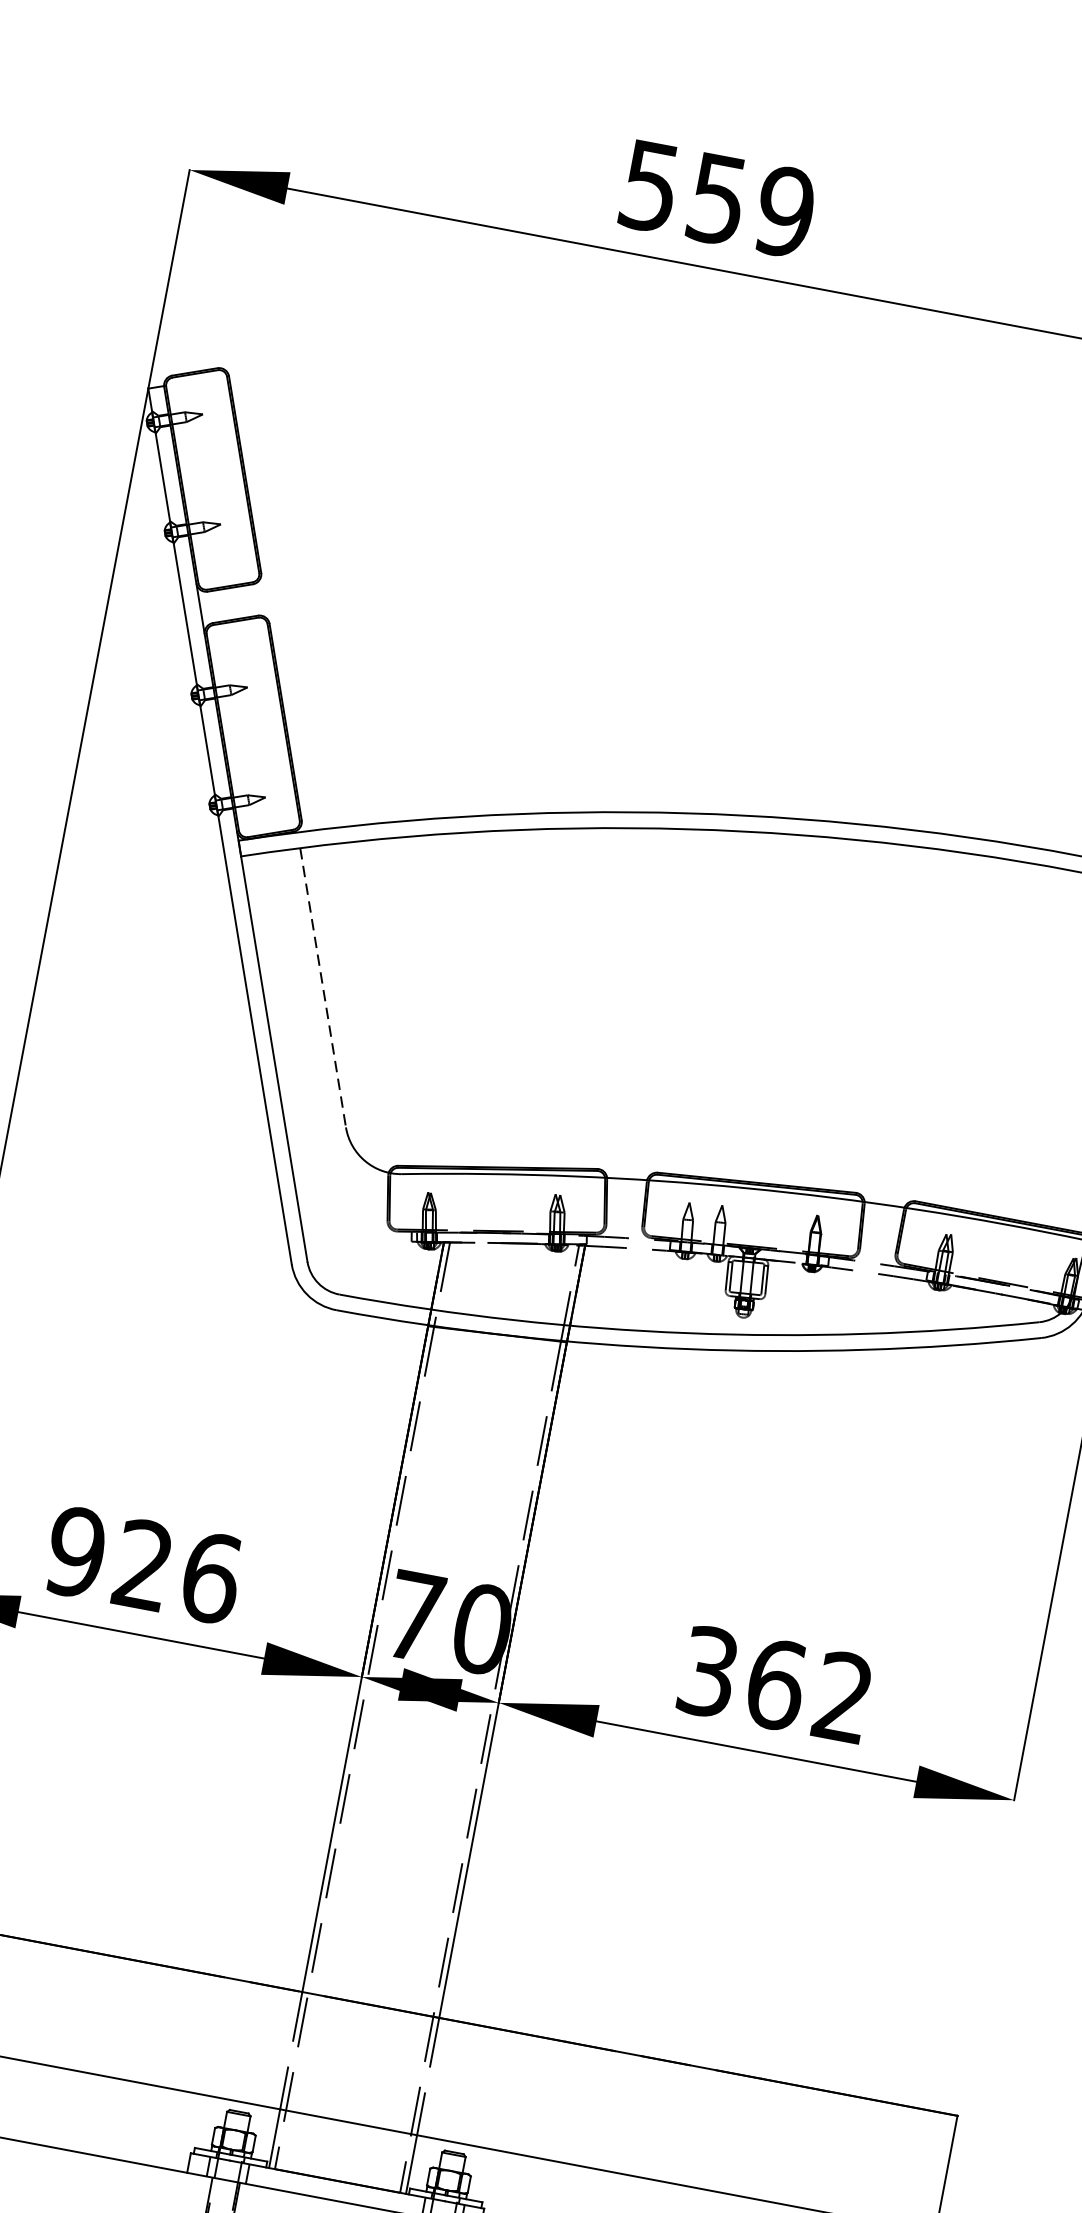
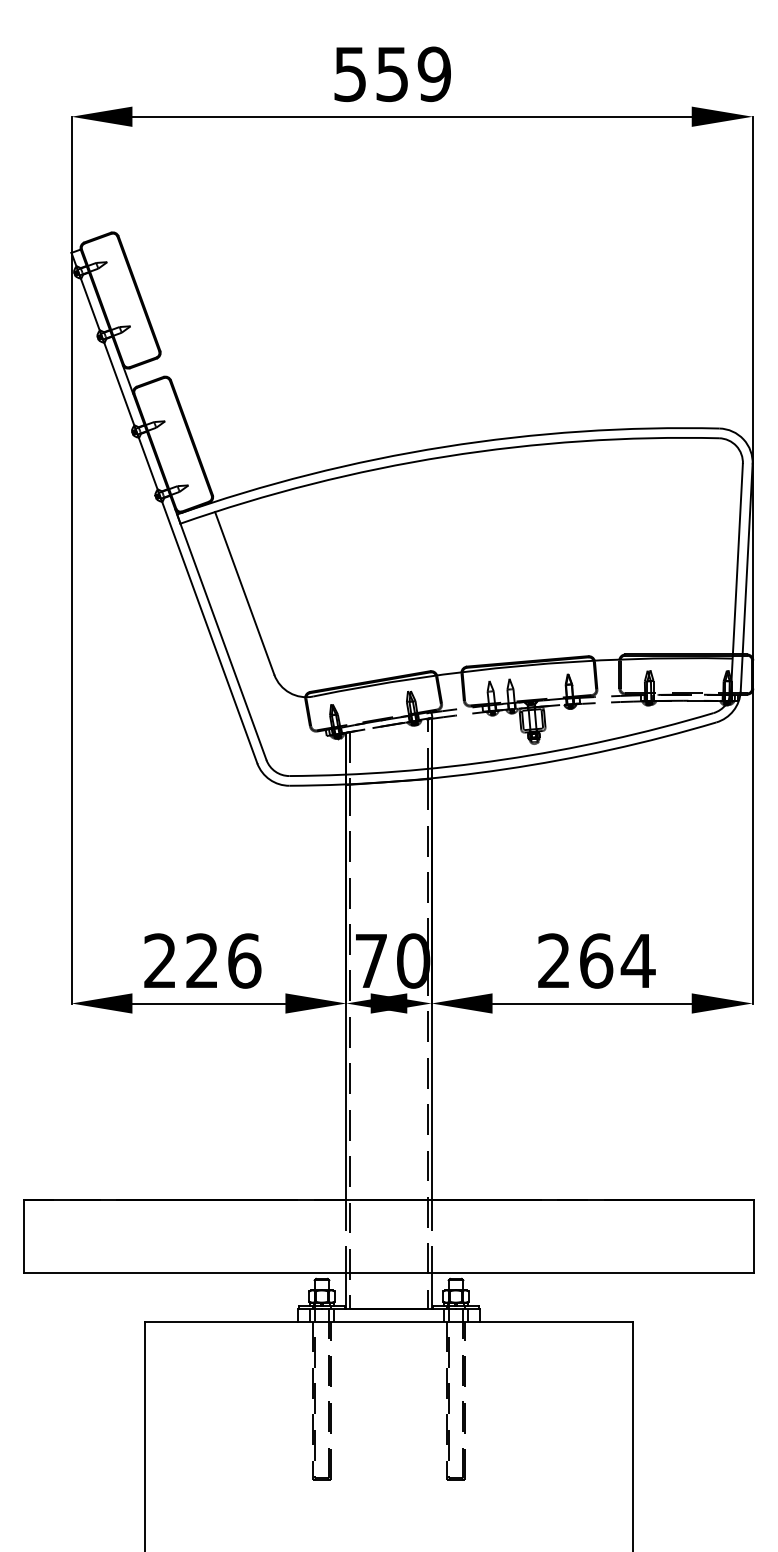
line: (322, 987) -> (244, 593), dashed -> solid
text: (74, 1551) -> (159, 960), 926 -> 226
text: (776, 1683) -> (596, 960), 362 -> 264

